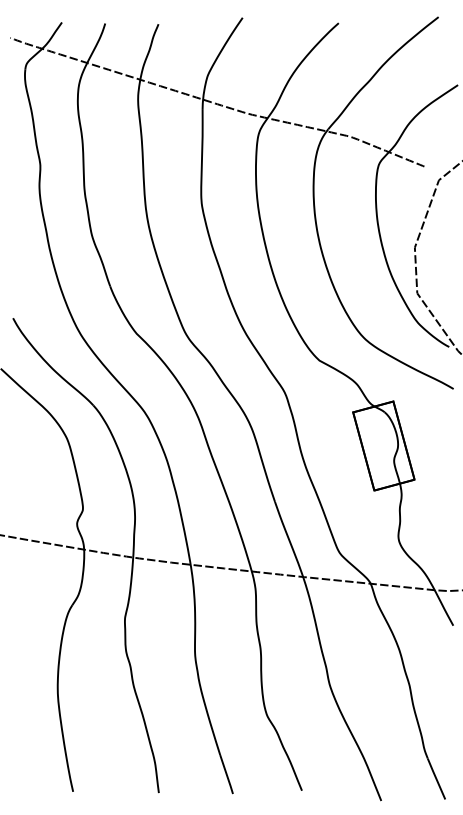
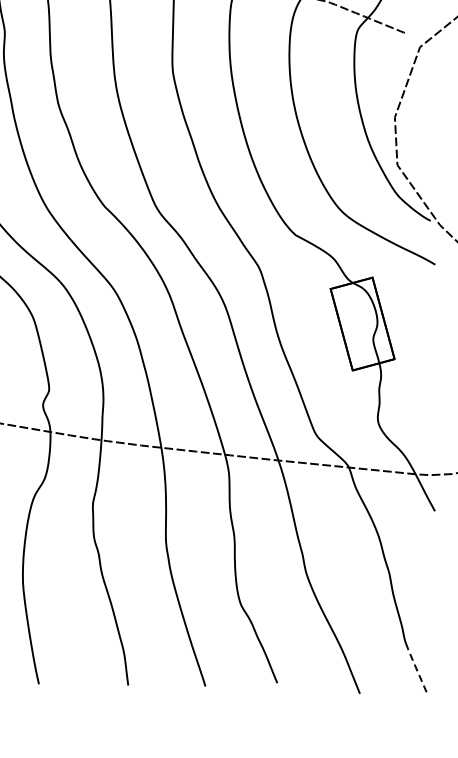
line: (435, 777) -> (416, 669), solid -> dashed

